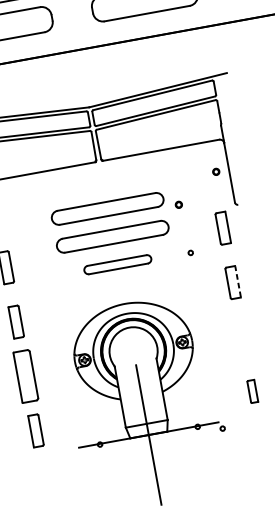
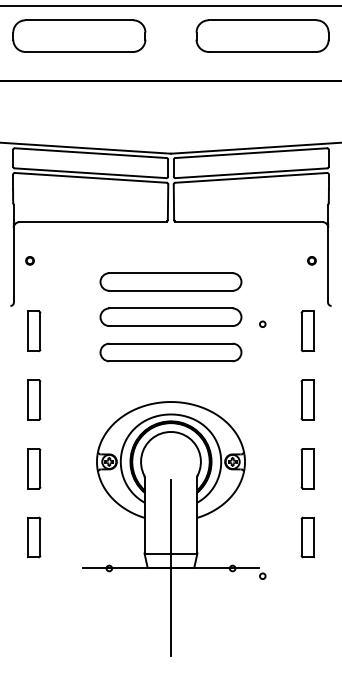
part: (178, 204) -> (258, 292), removed
circle: (190, 252) -> (262, 323), moved
part: (117, 264) -> (170, 352), size x1.67
line: (238, 281) -> (314, 399), dashed -> solid
part: (242, 336) -> (307, 468), added
part: (26, 376) -> (34, 468), size x0.62
part: (252, 391) -> (307, 537), size x1.43

